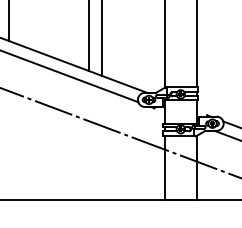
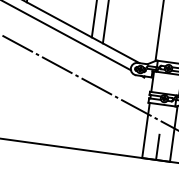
line: (180, 185) -> (157, 147), added

